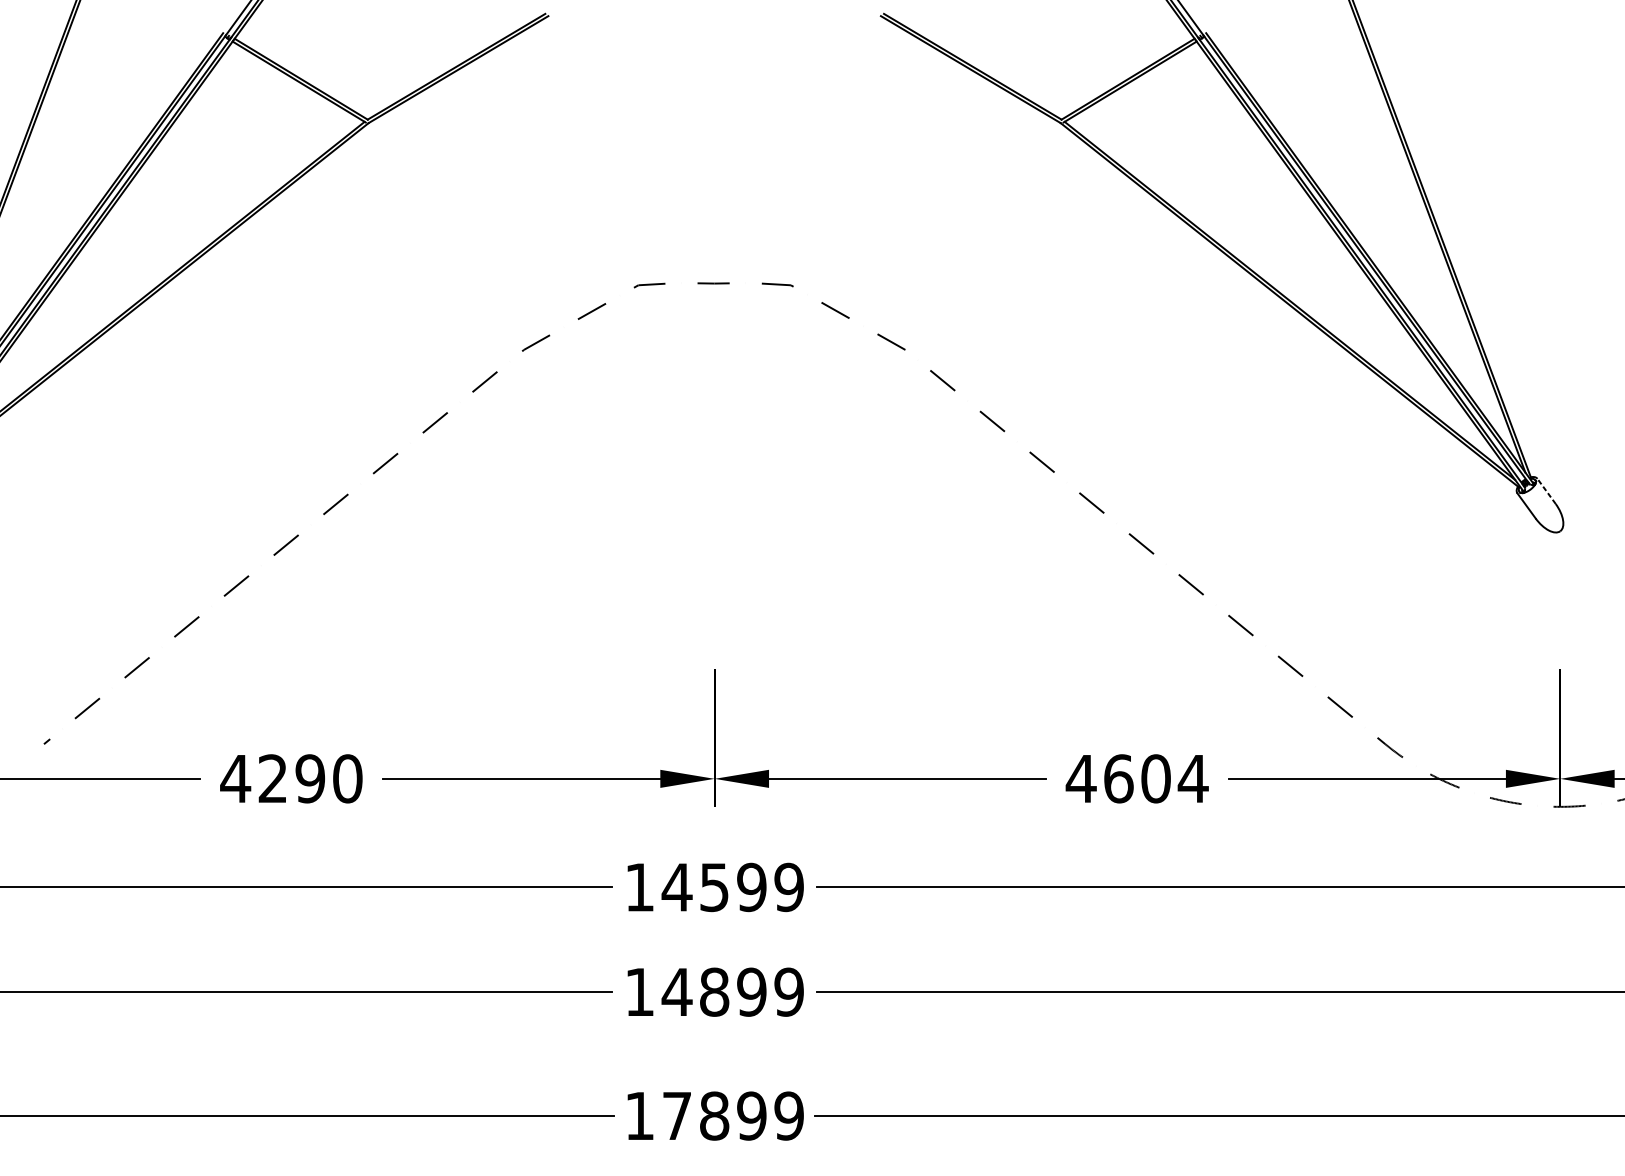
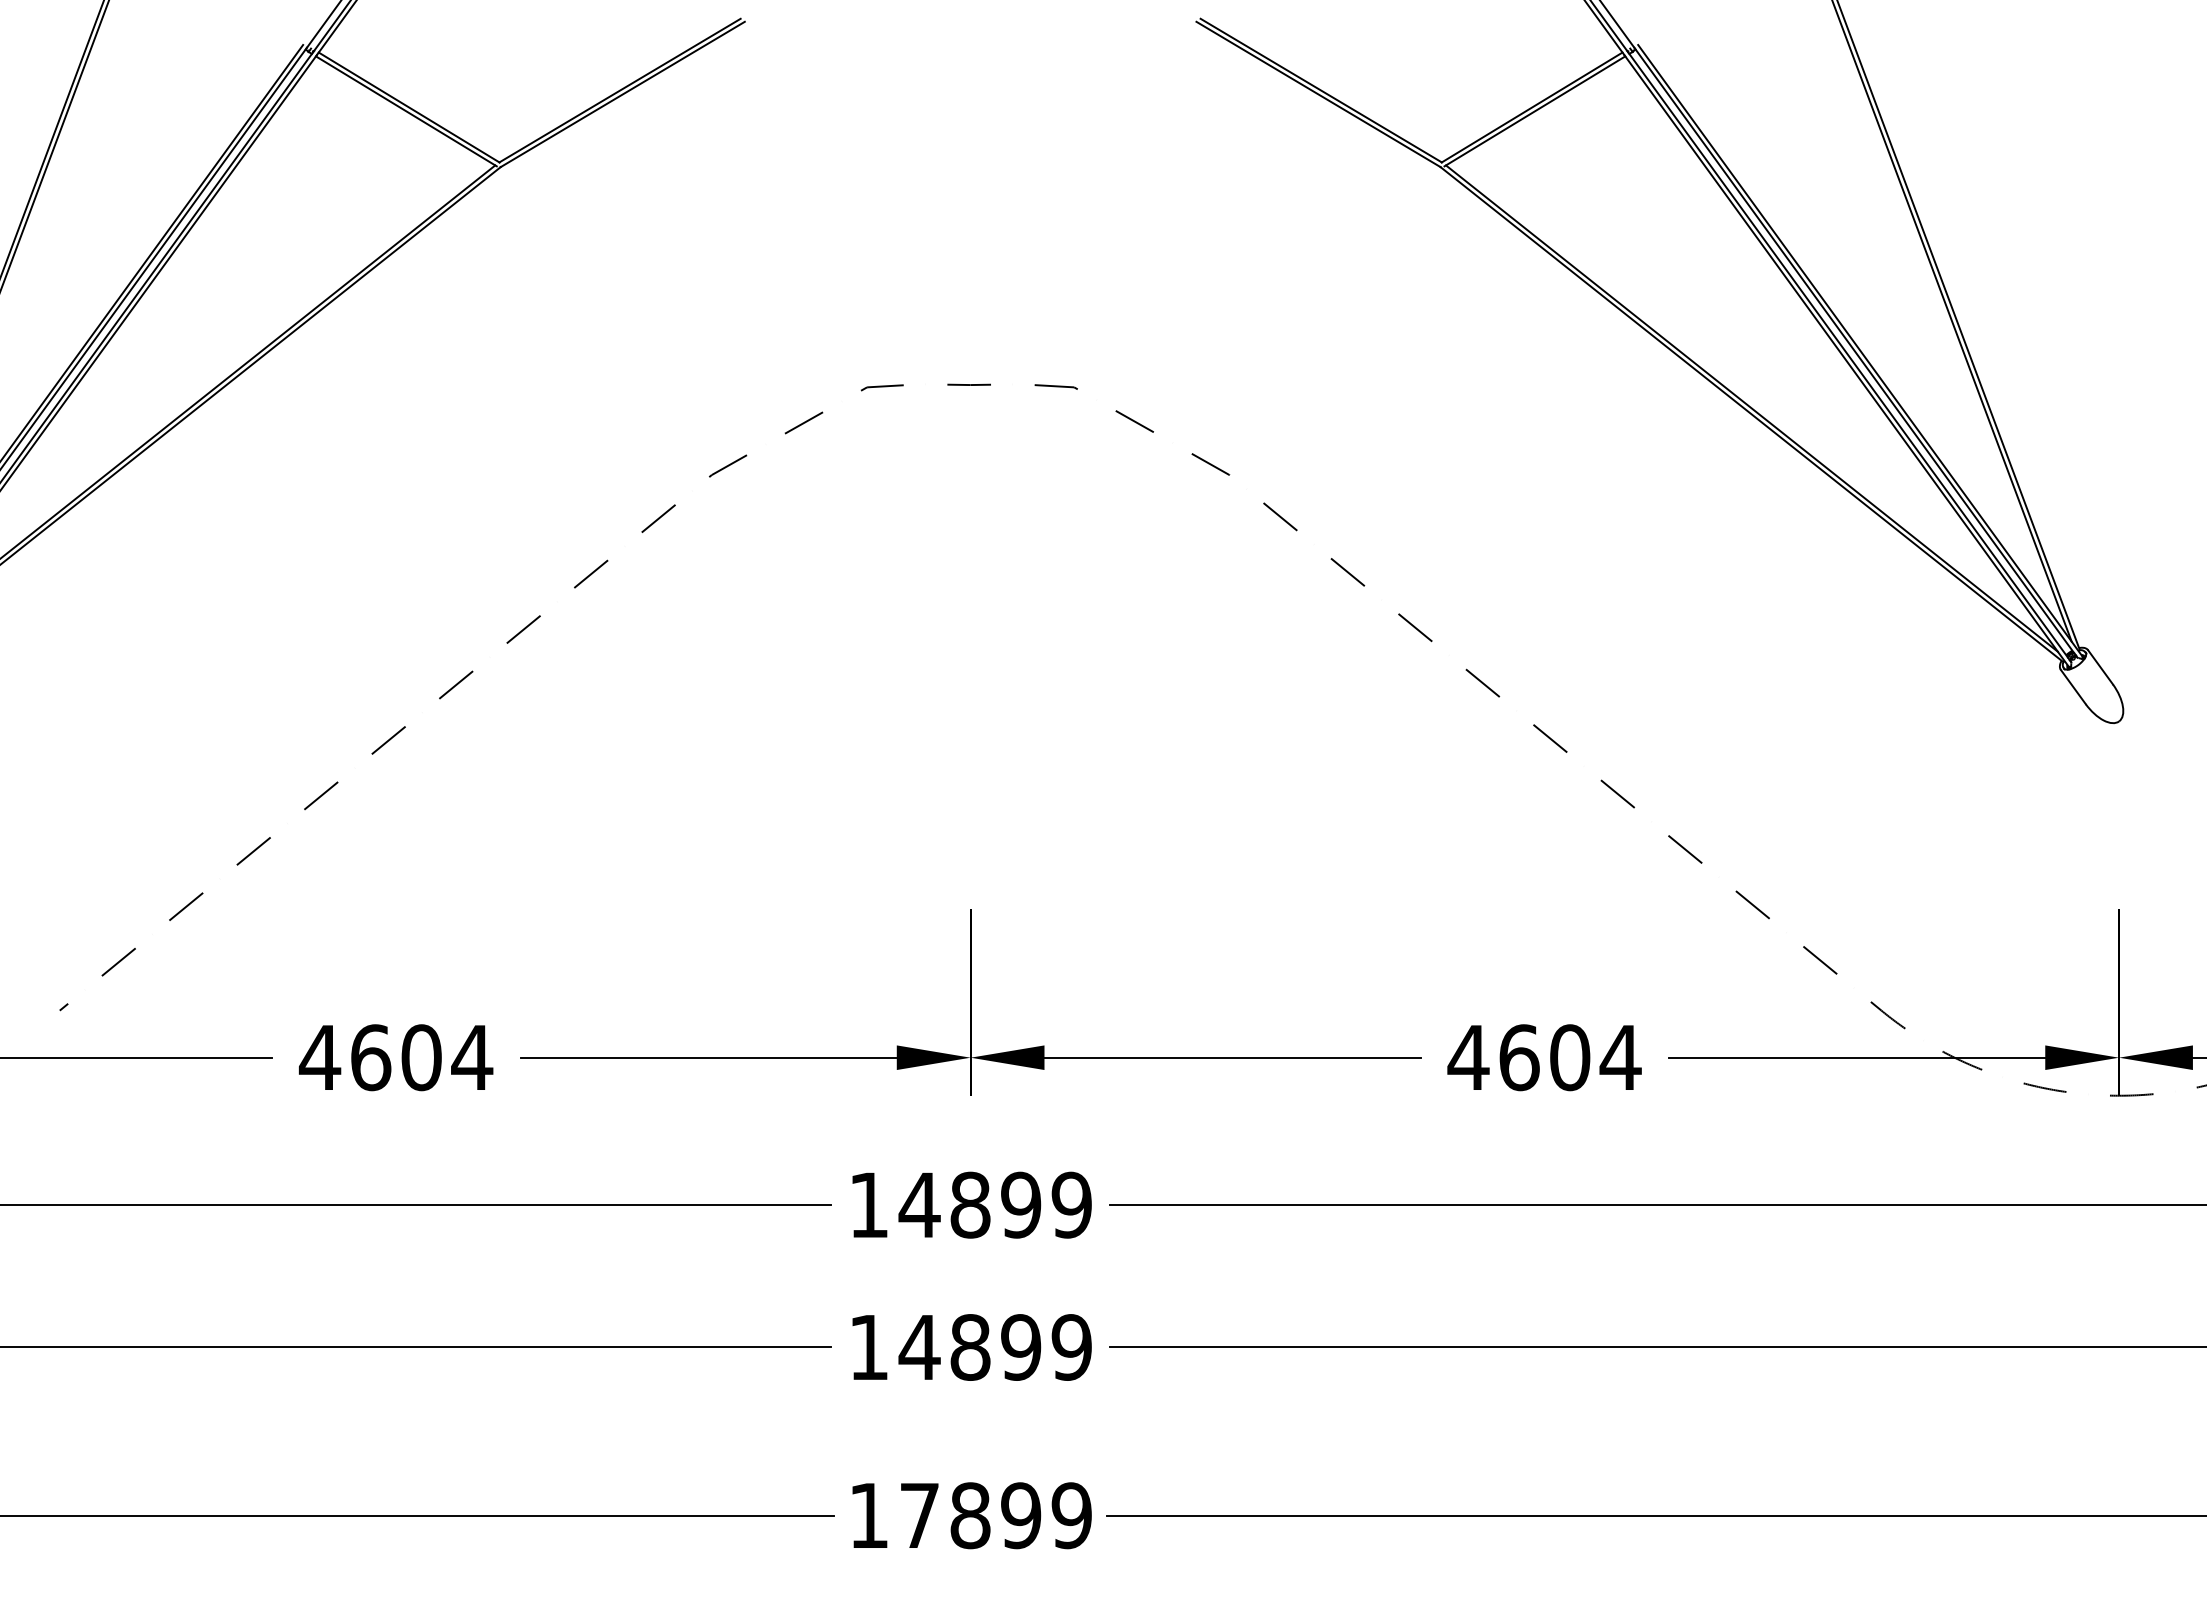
line: (1546, 490) -> (2100, 666), dashed -> solid
text: (311, 778) -> (422, 1057), 4290 -> 4604
text: (714, 886) -> (970, 1204), 14599 -> 14899

